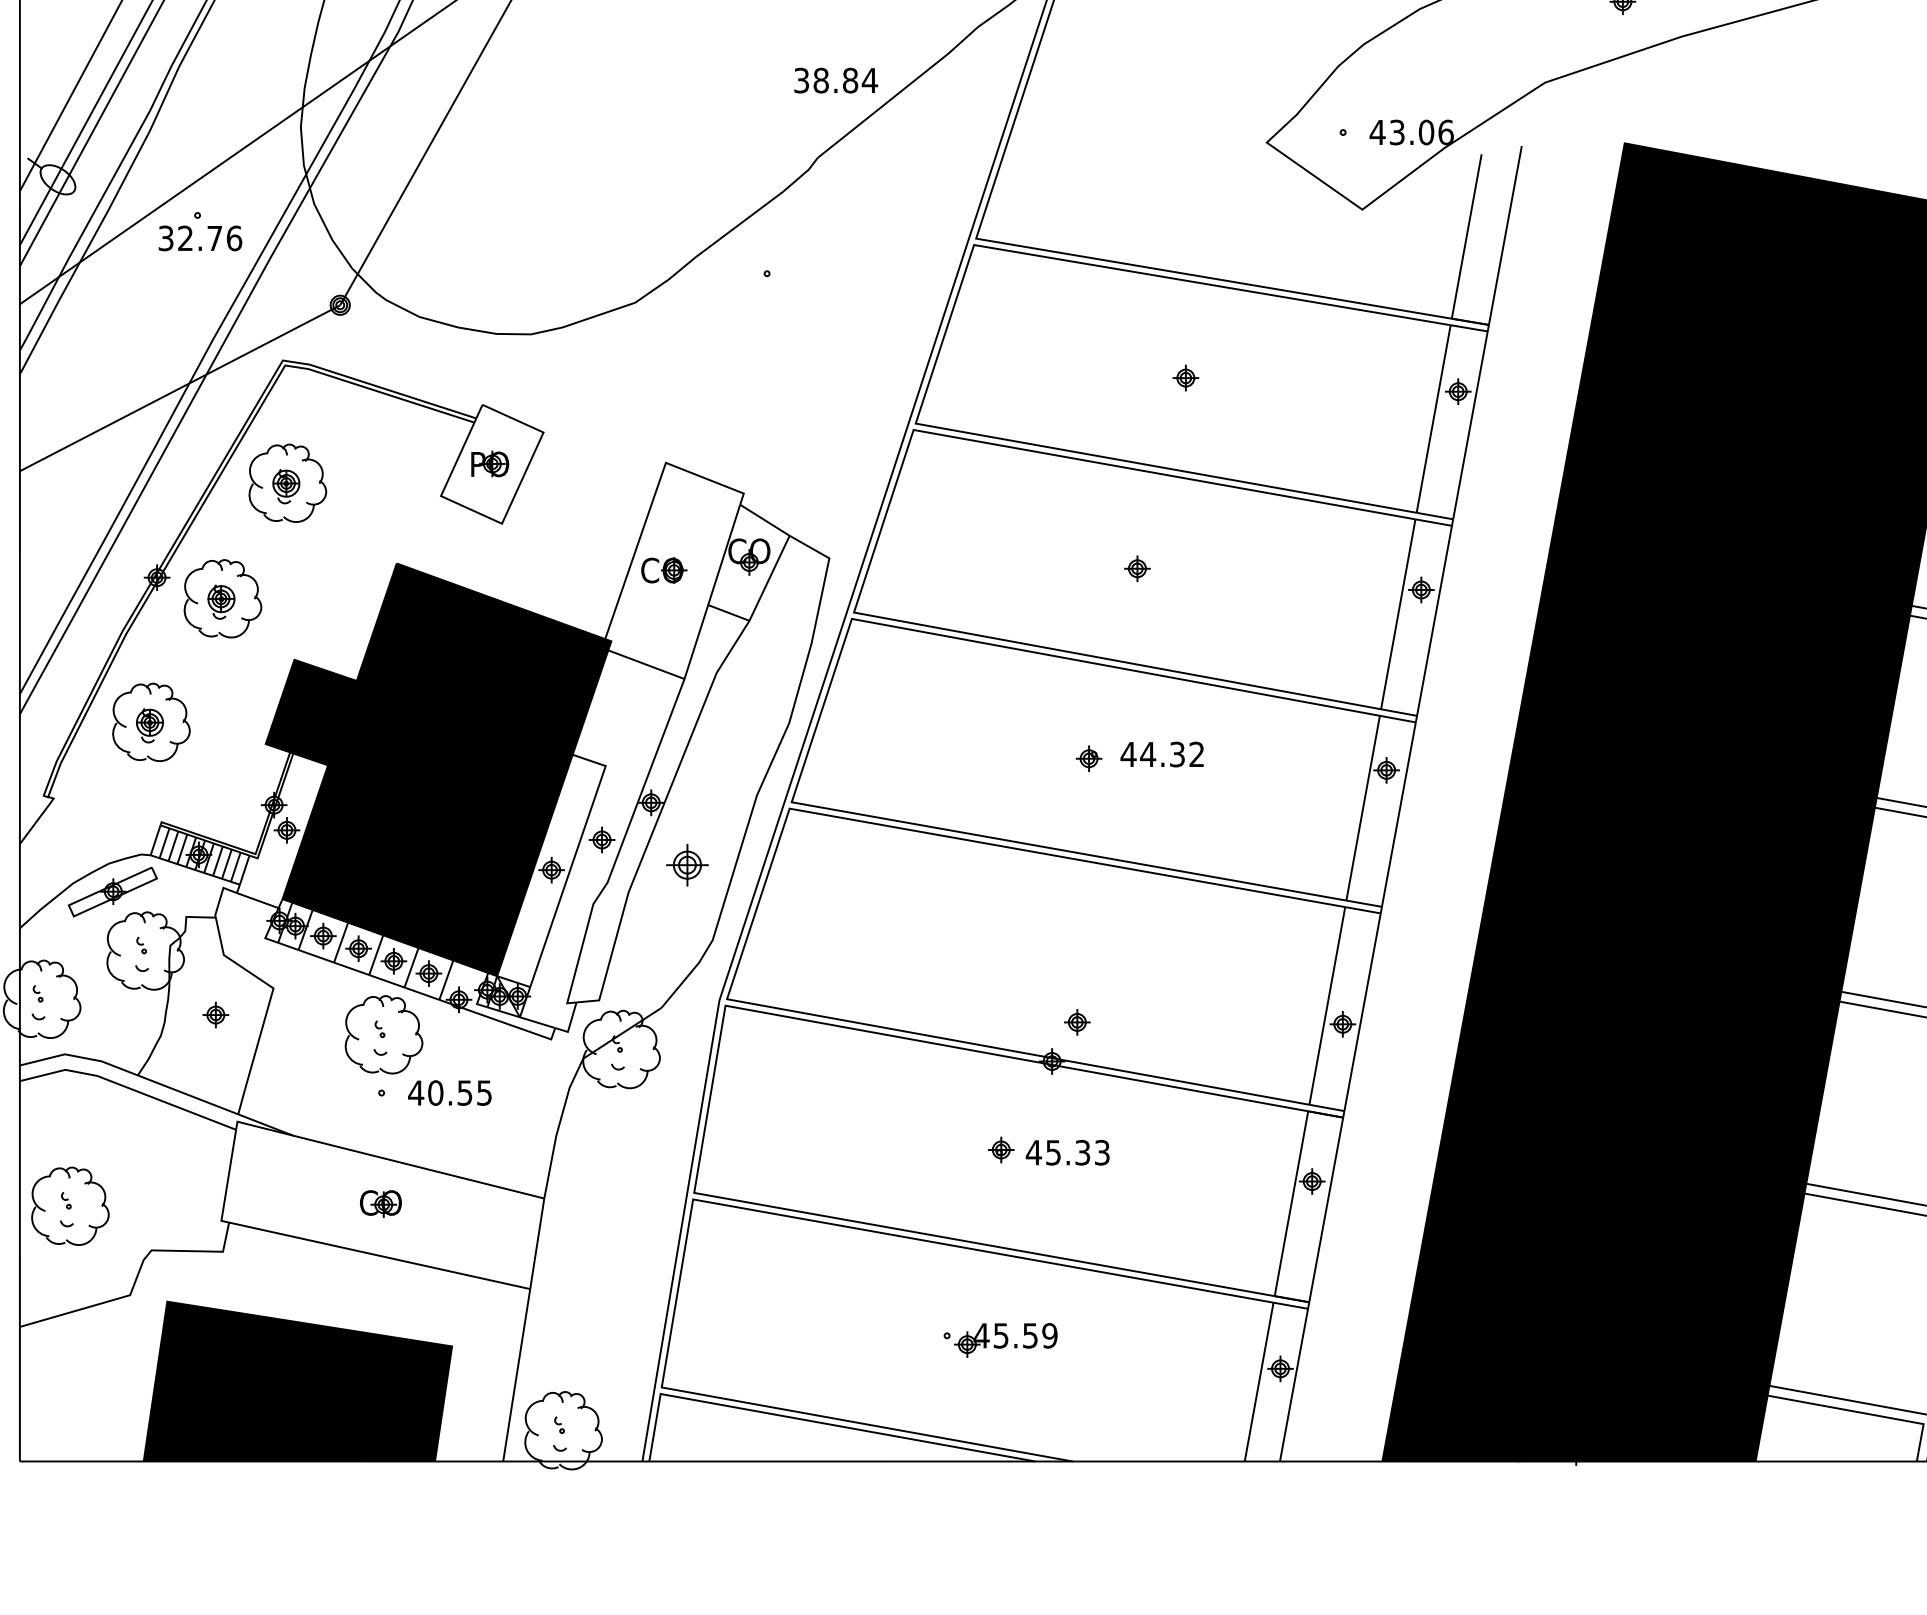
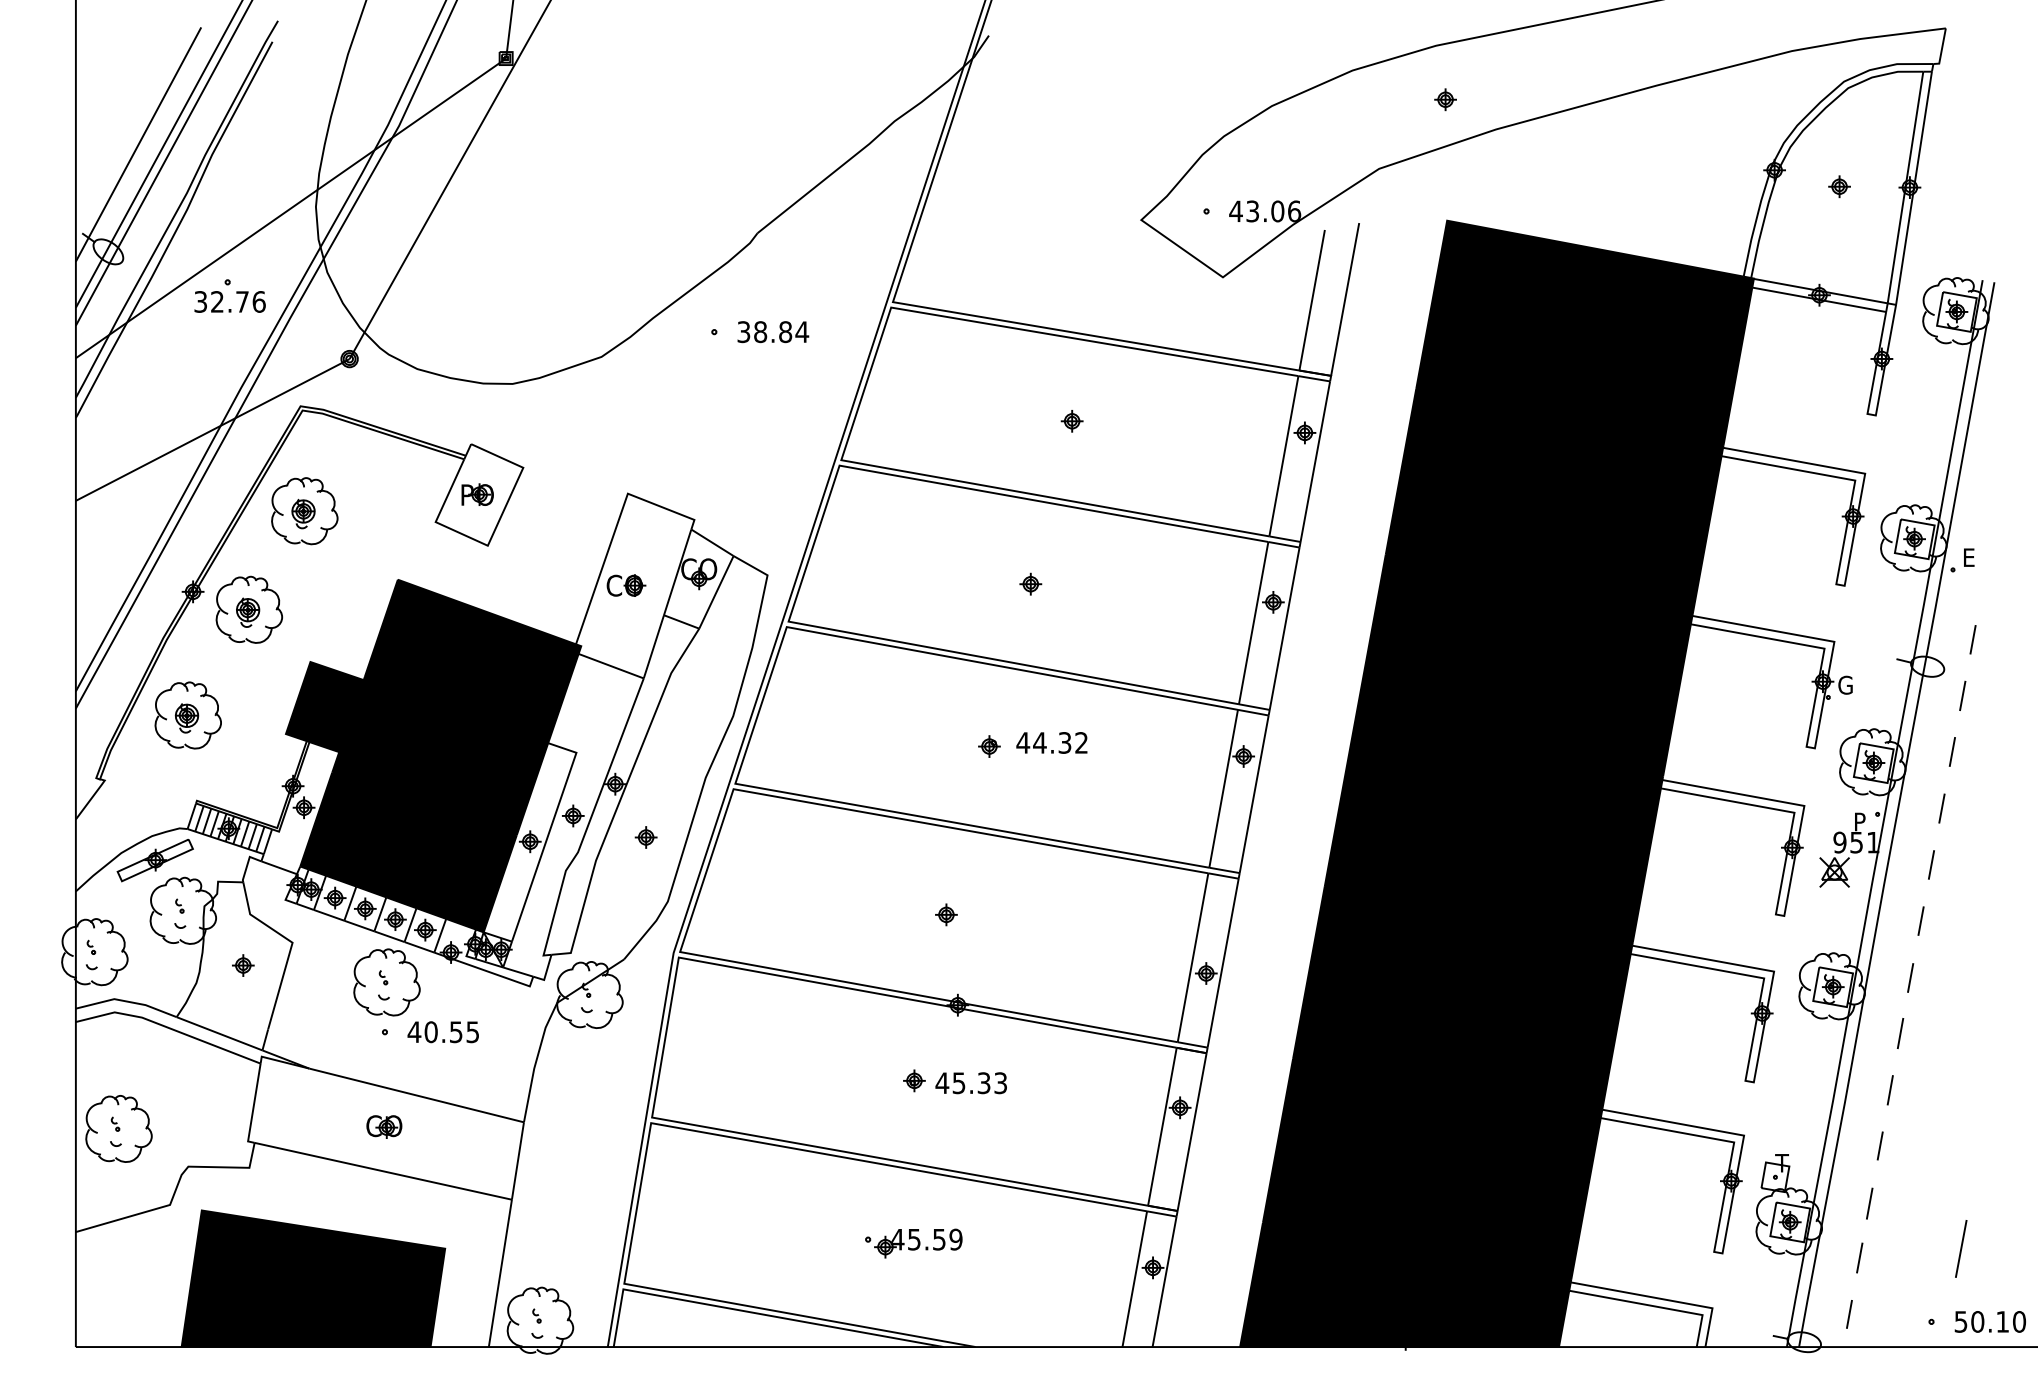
text: (836, 81) -> (773, 332), moved
part: (686, 865) -> (645, 837), size x0.62
part: (1077, 1022) -> (946, 914), moved

